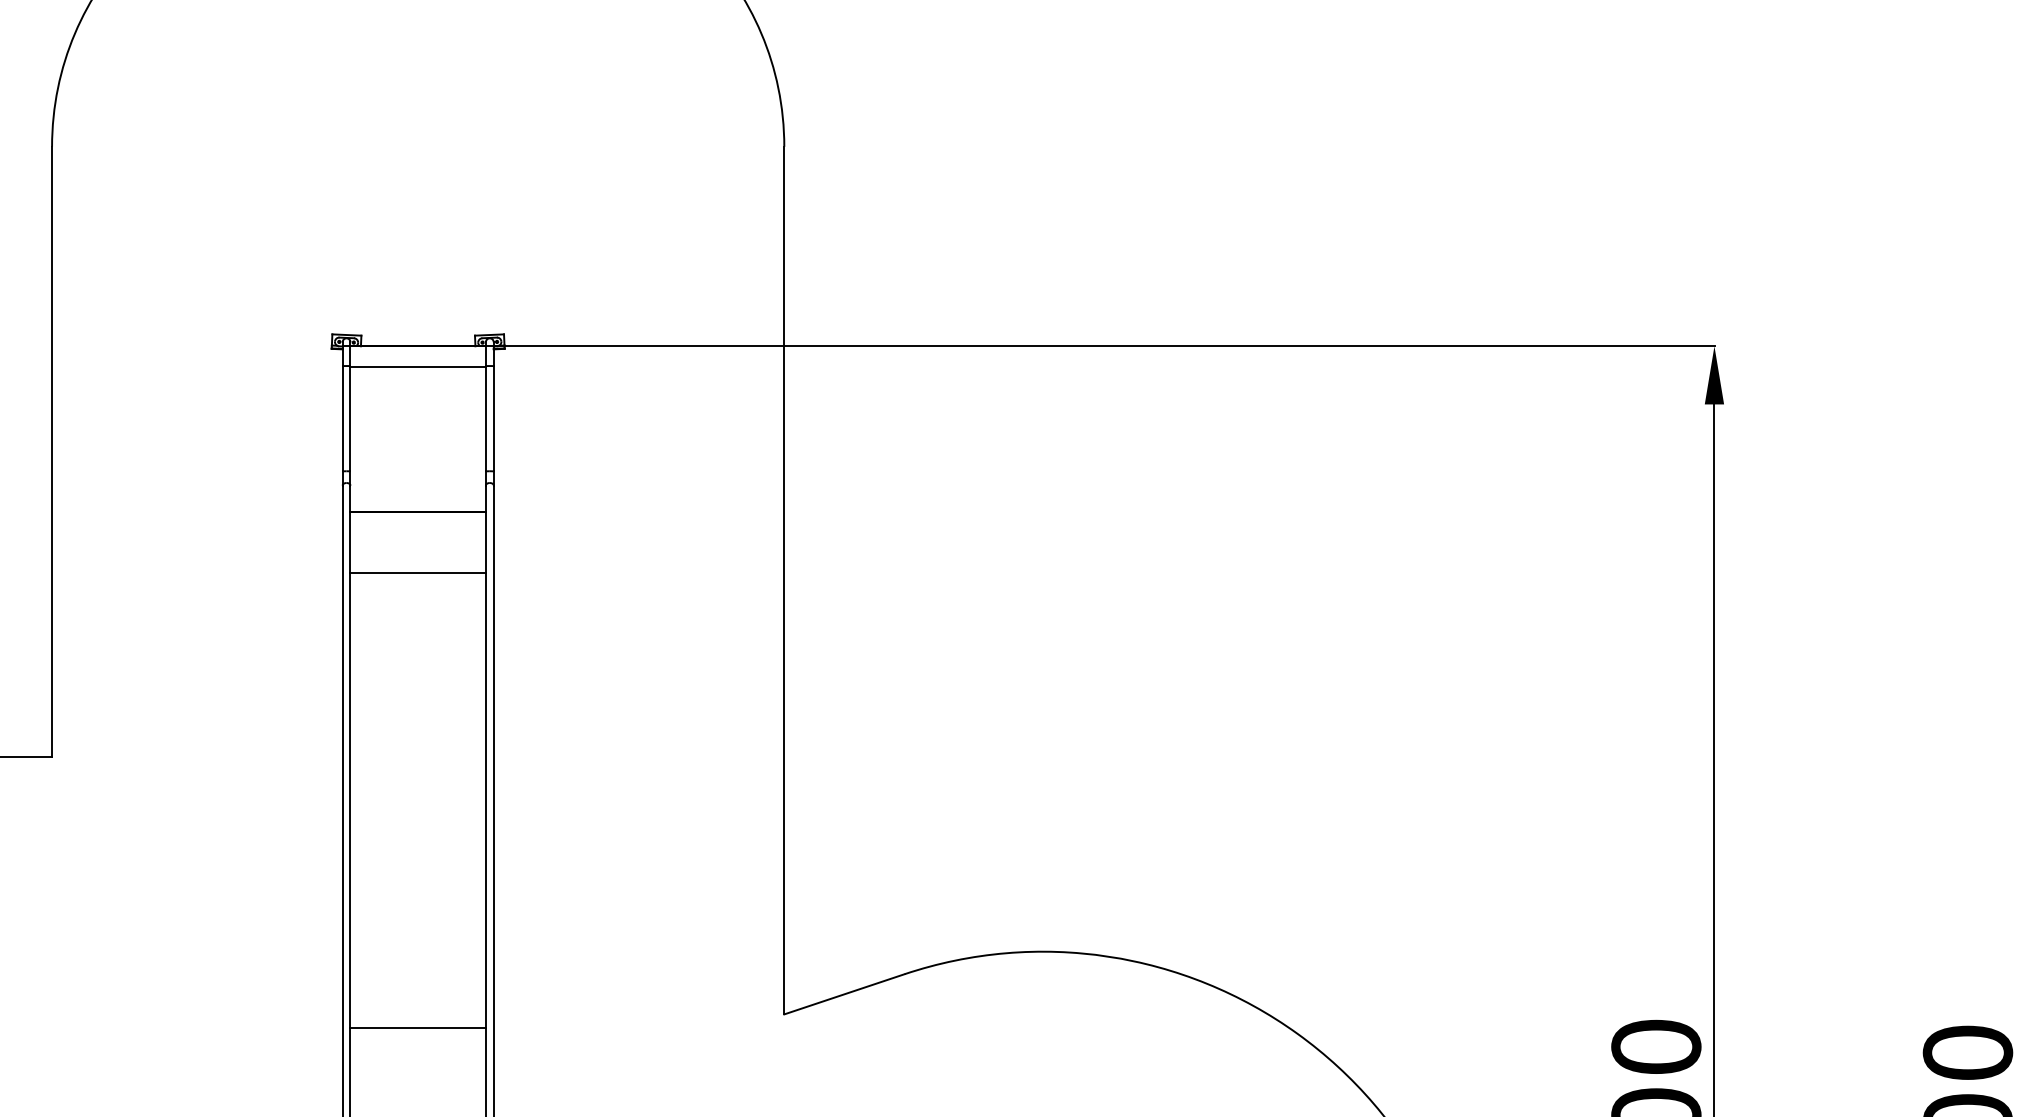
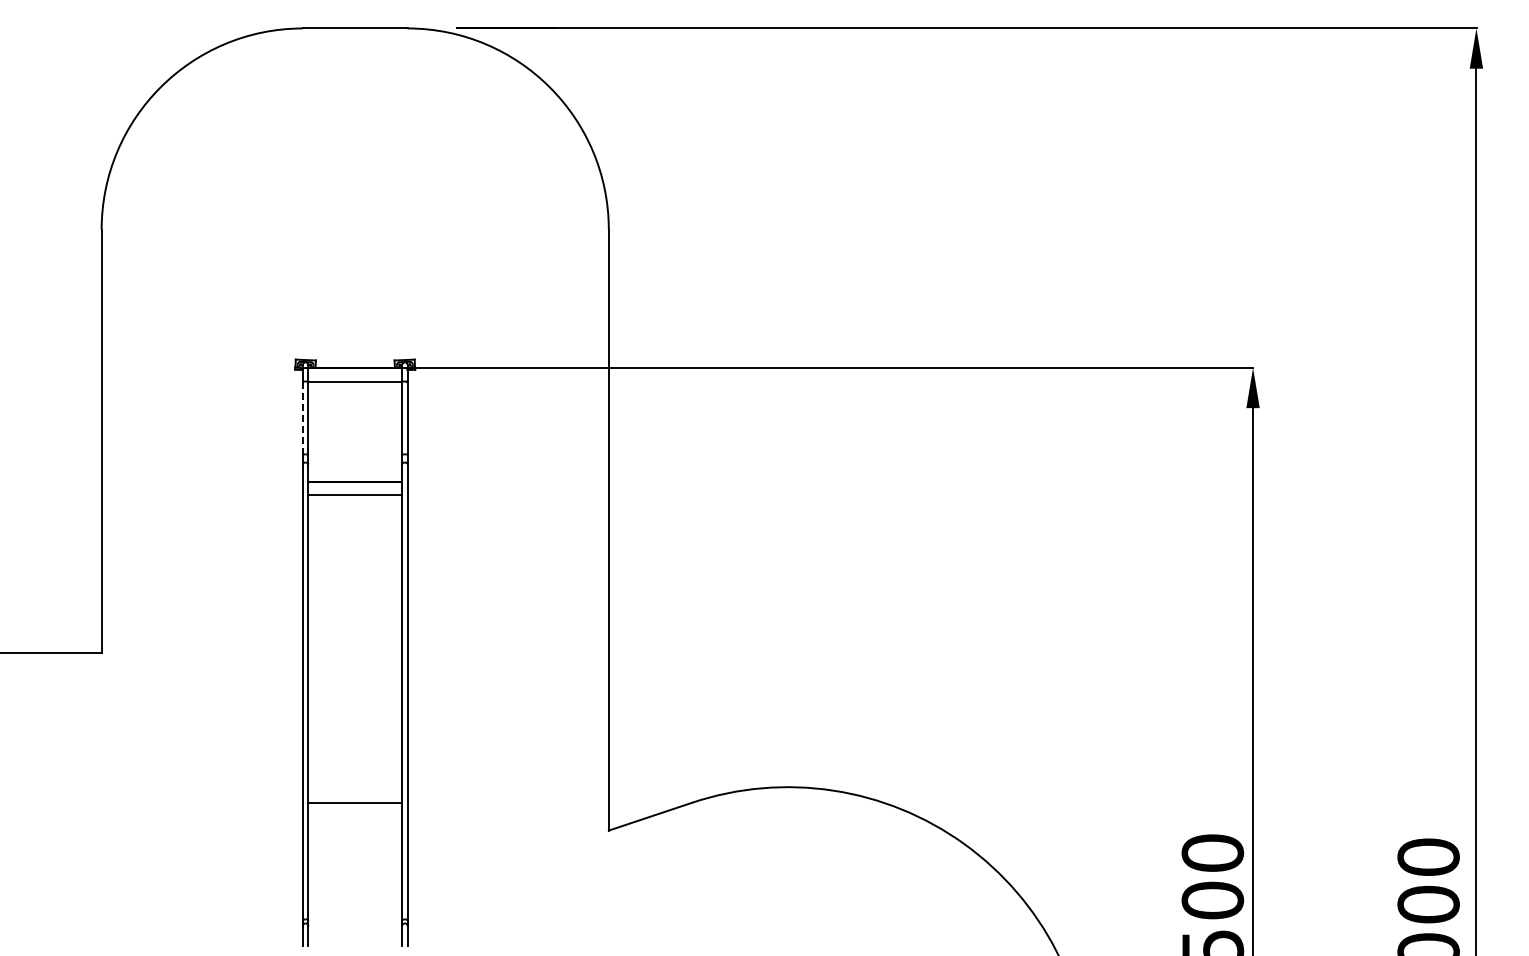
line: (342, 419) -> (302, 418), solid -> dashed
line: (418, 572) -> (355, 494), moved
line: (418, 1028) -> (355, 803), moved

